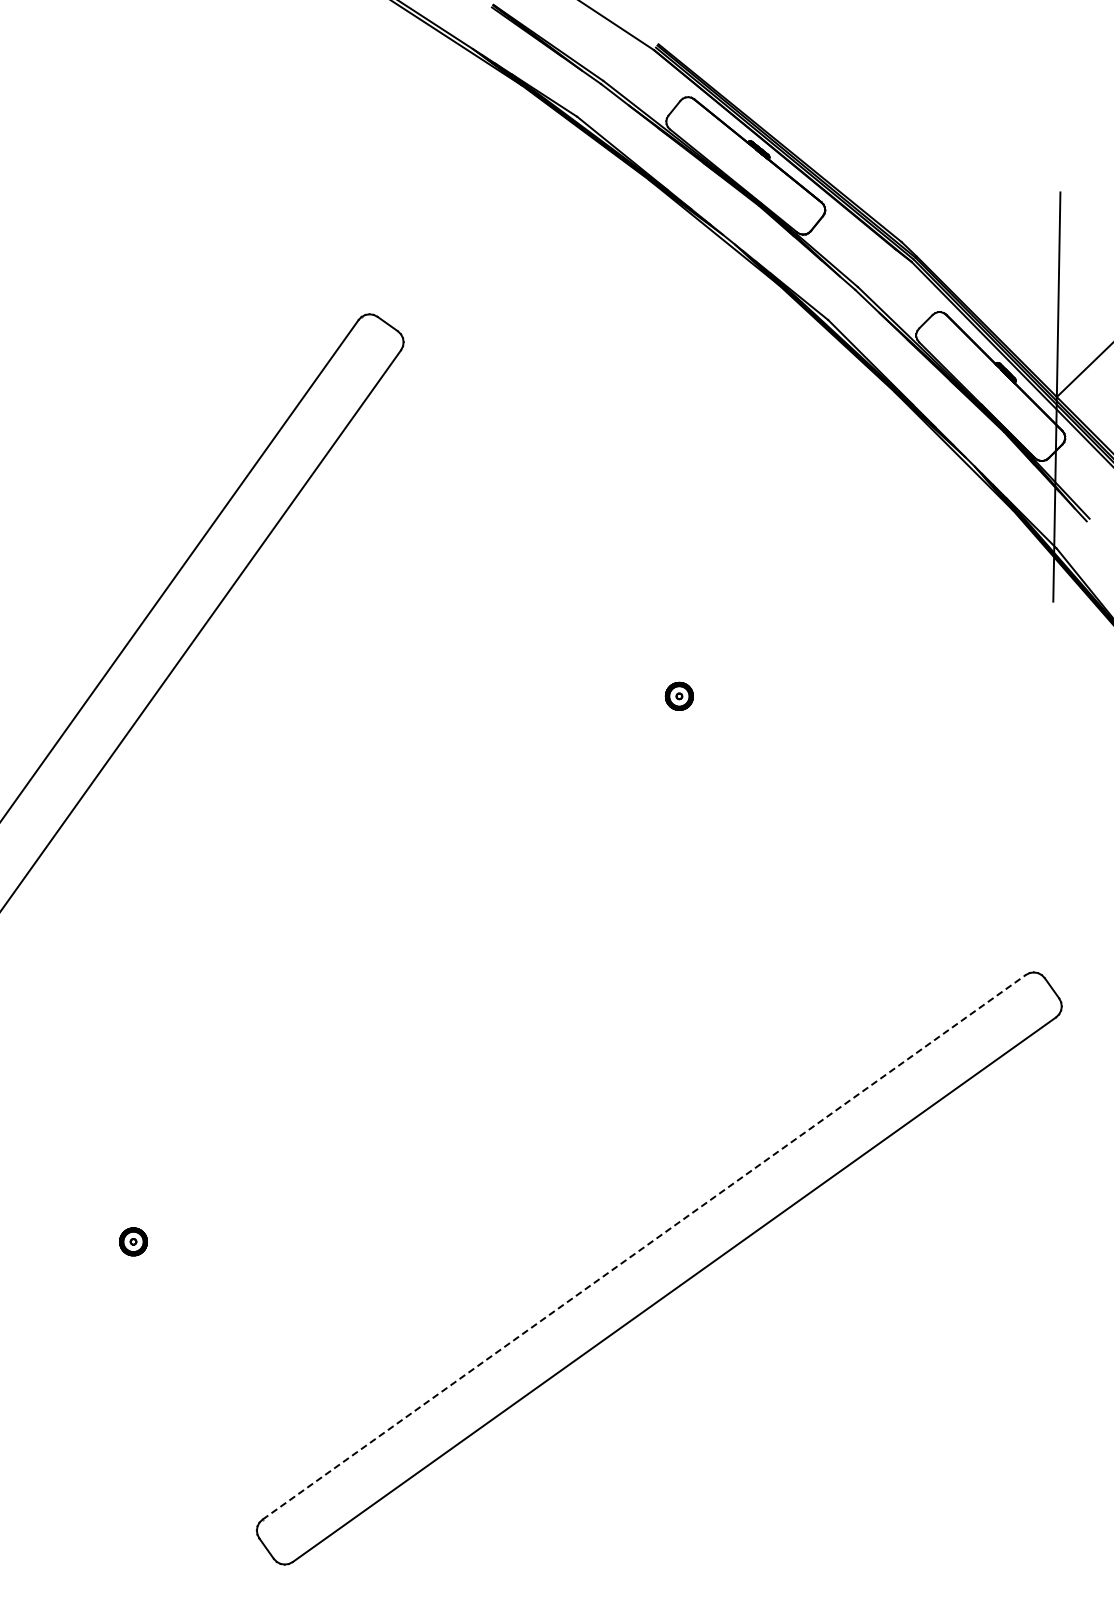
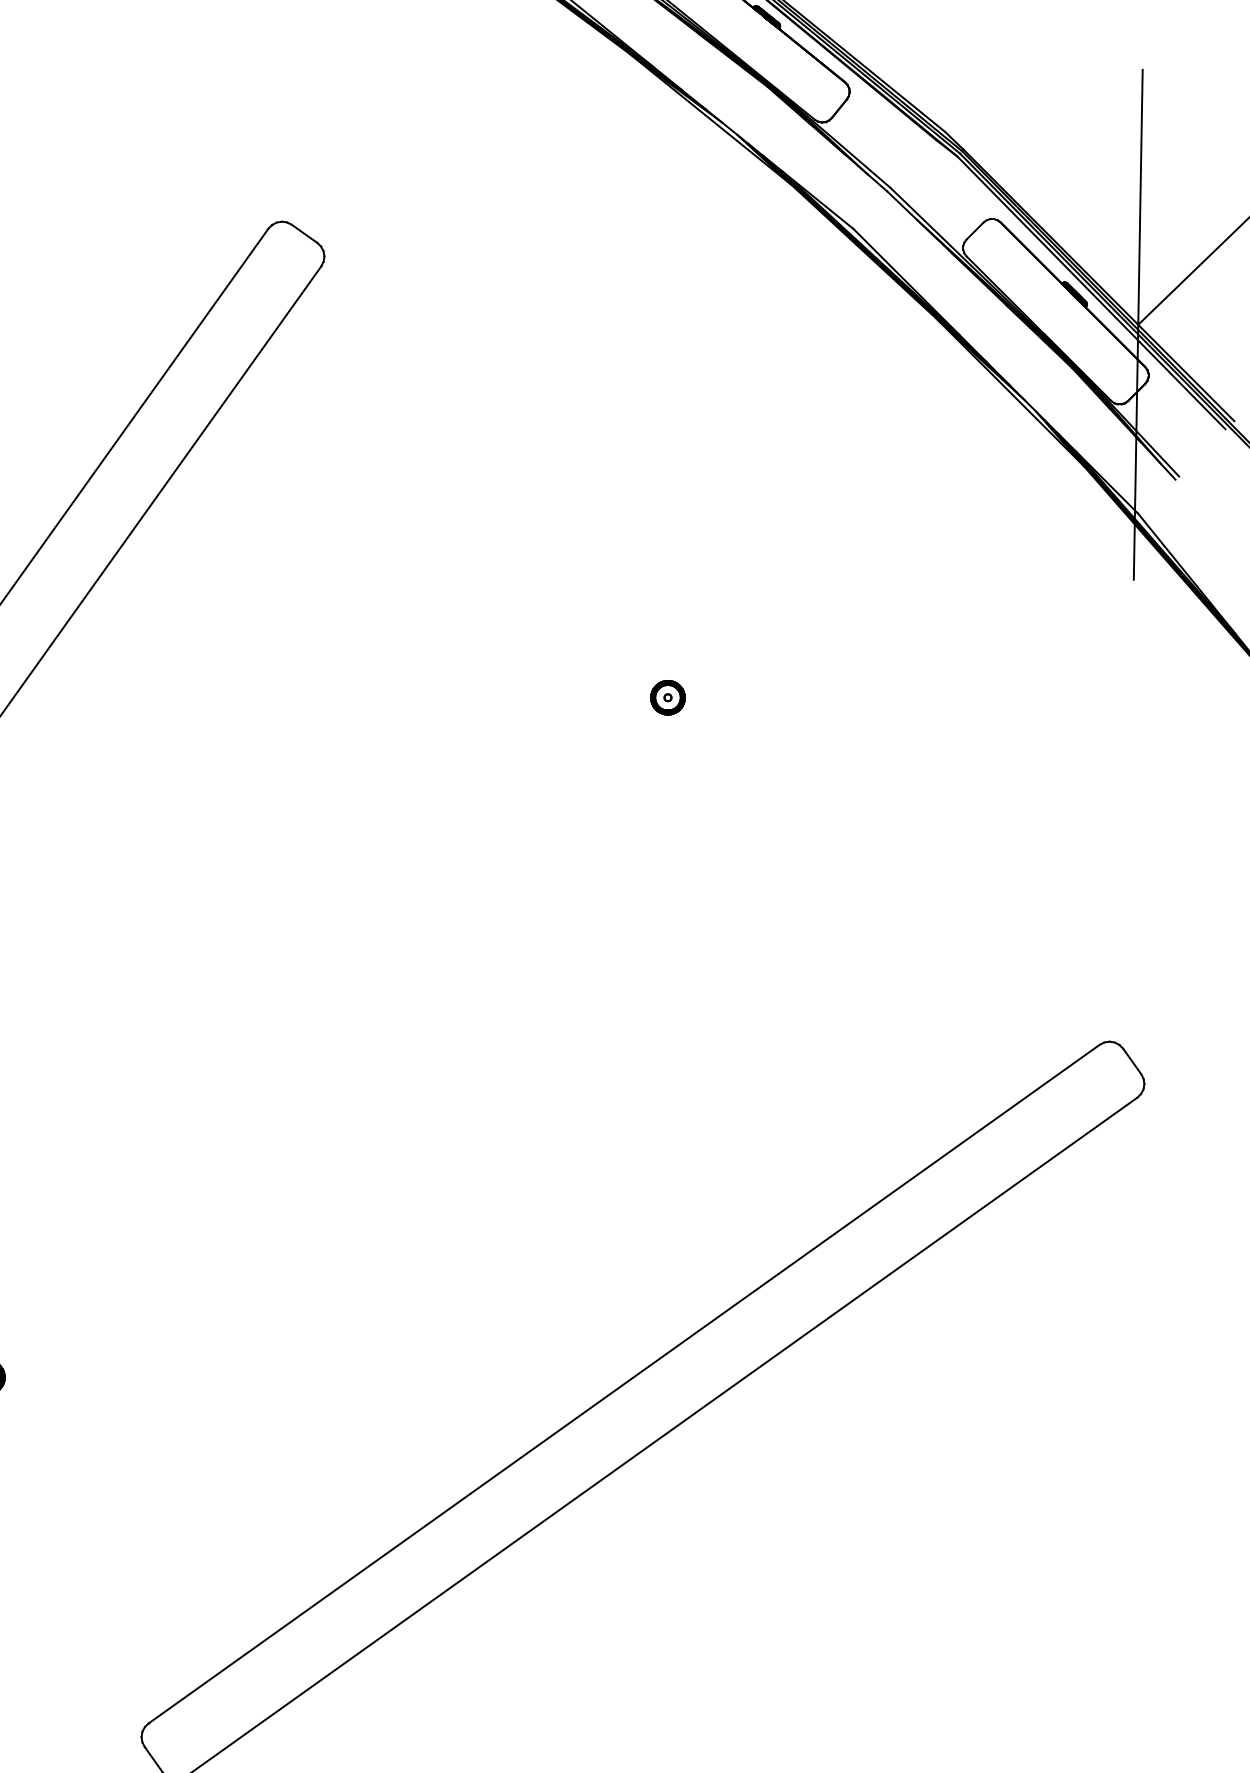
line: (644, 1247) -> (624, 1384), dashed -> solid

